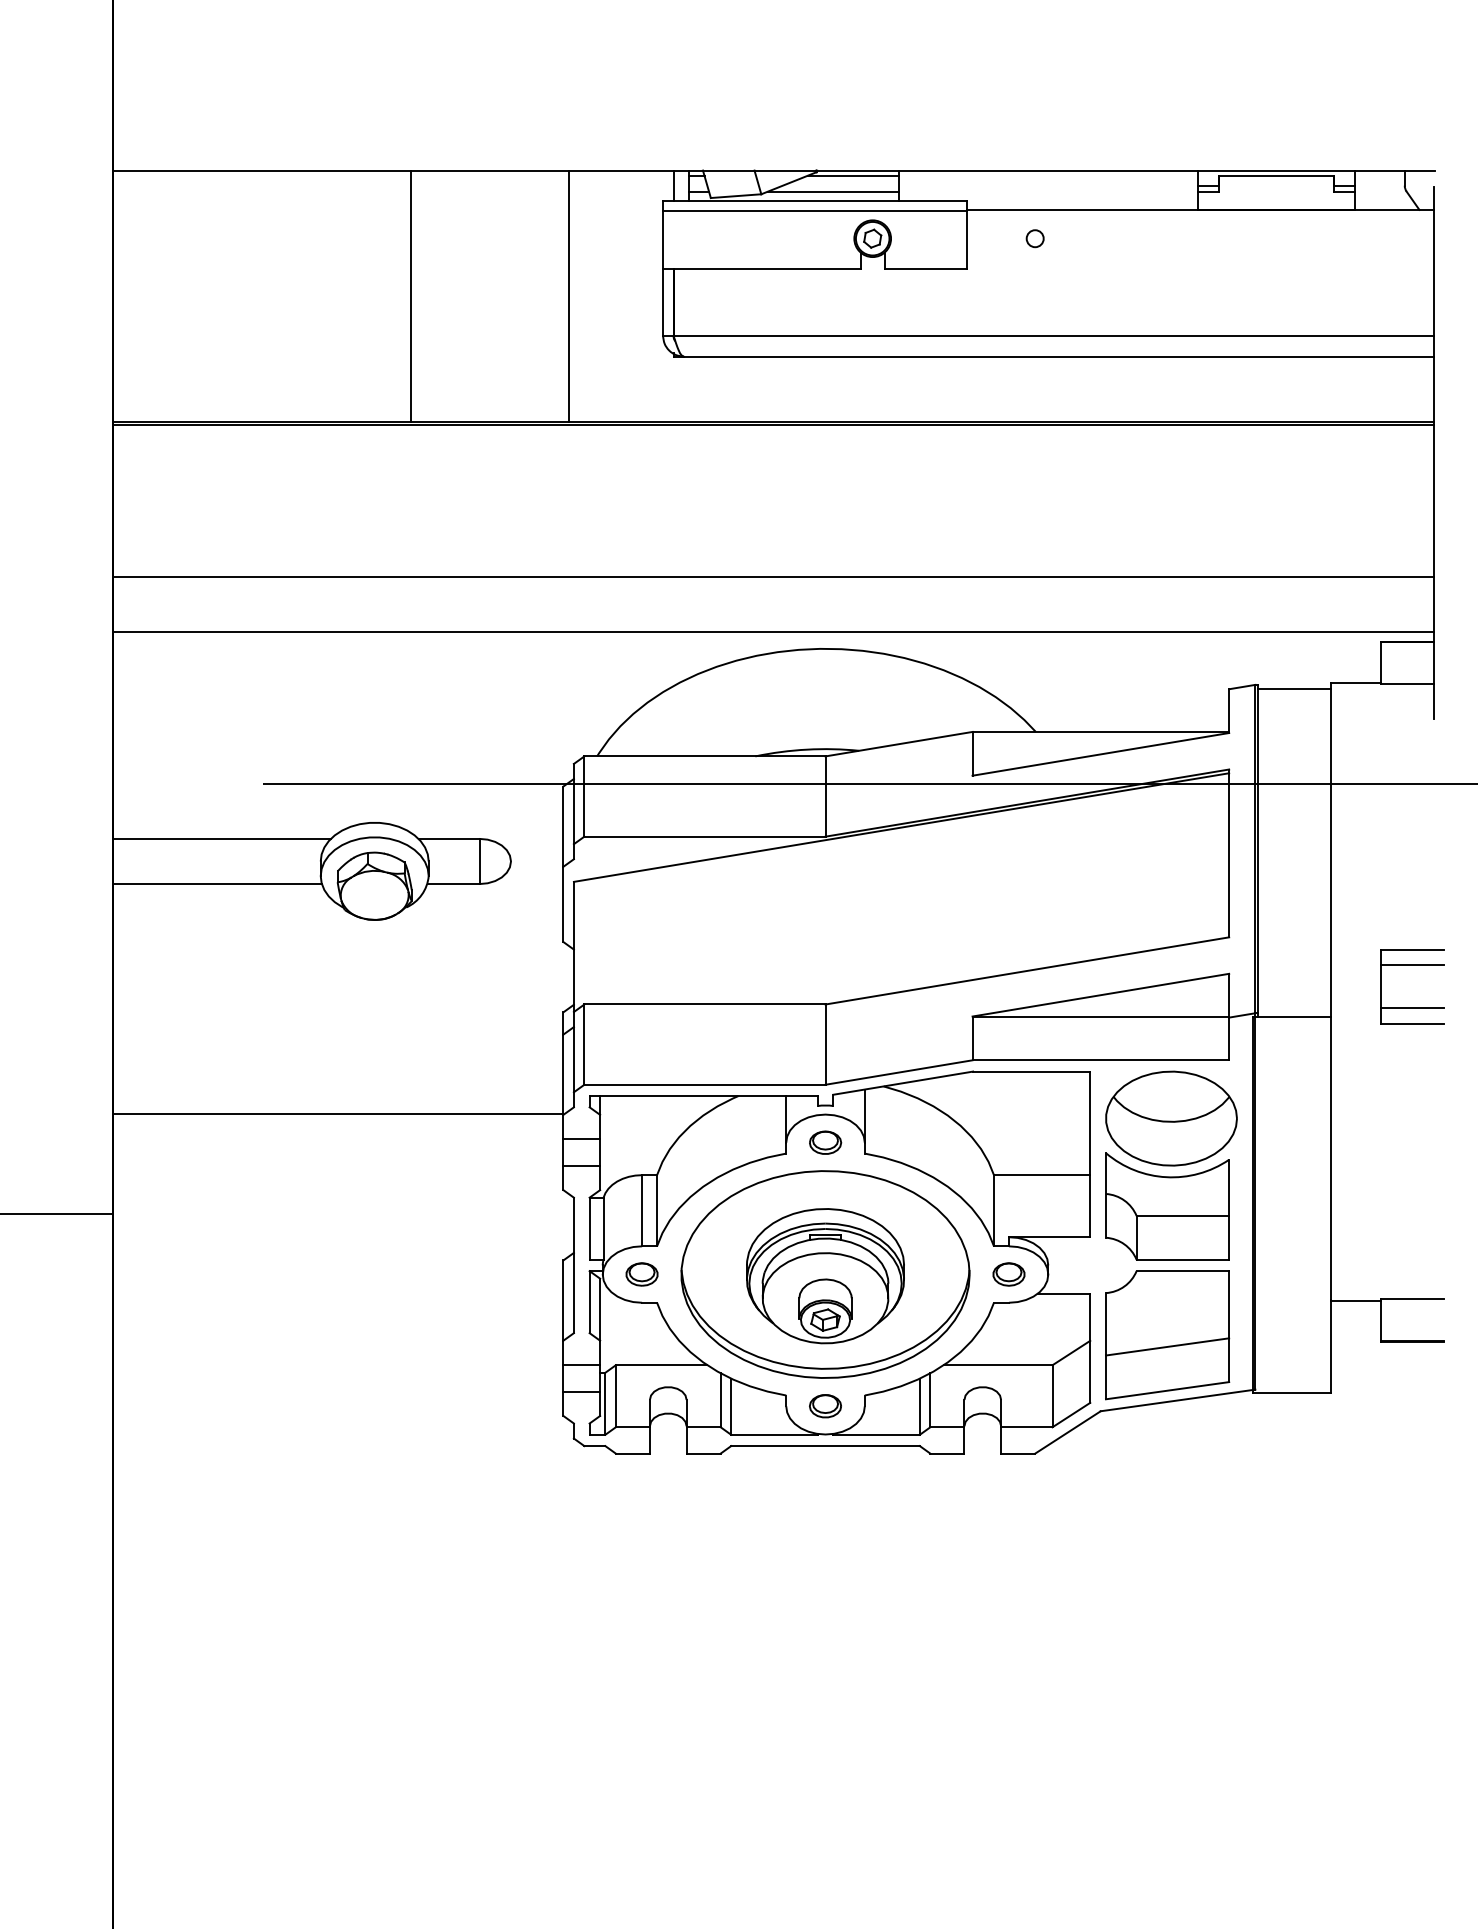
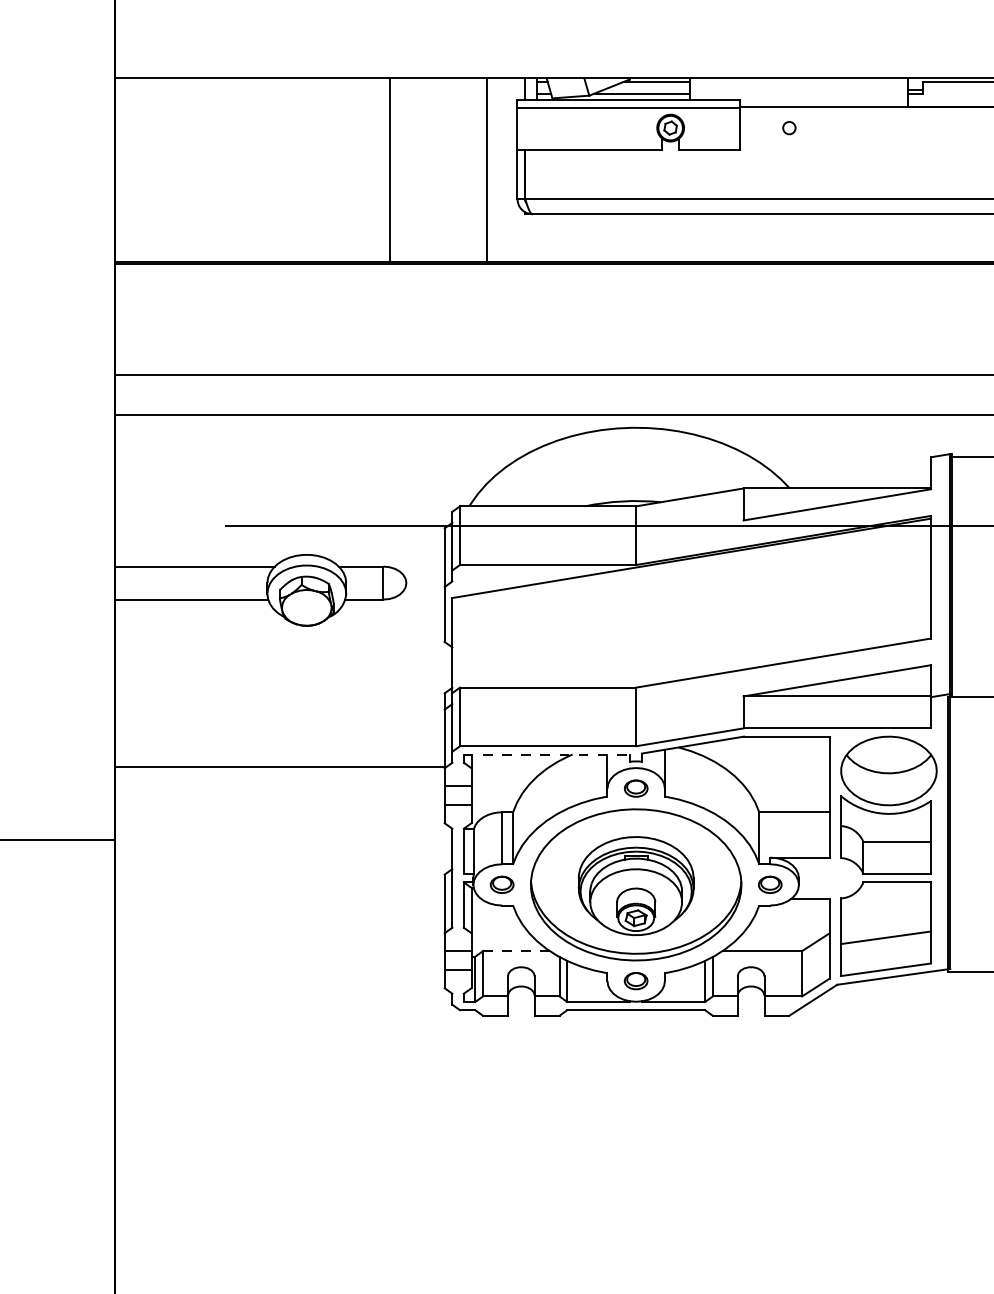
line: (411, 296) -> (389, 170), moved
line: (568, 296) -> (486, 170), moved
line: (704, 1096) -> (547, 754), solid -> dashed
line: (661, 1365) -> (516, 951), solid -> dashed

